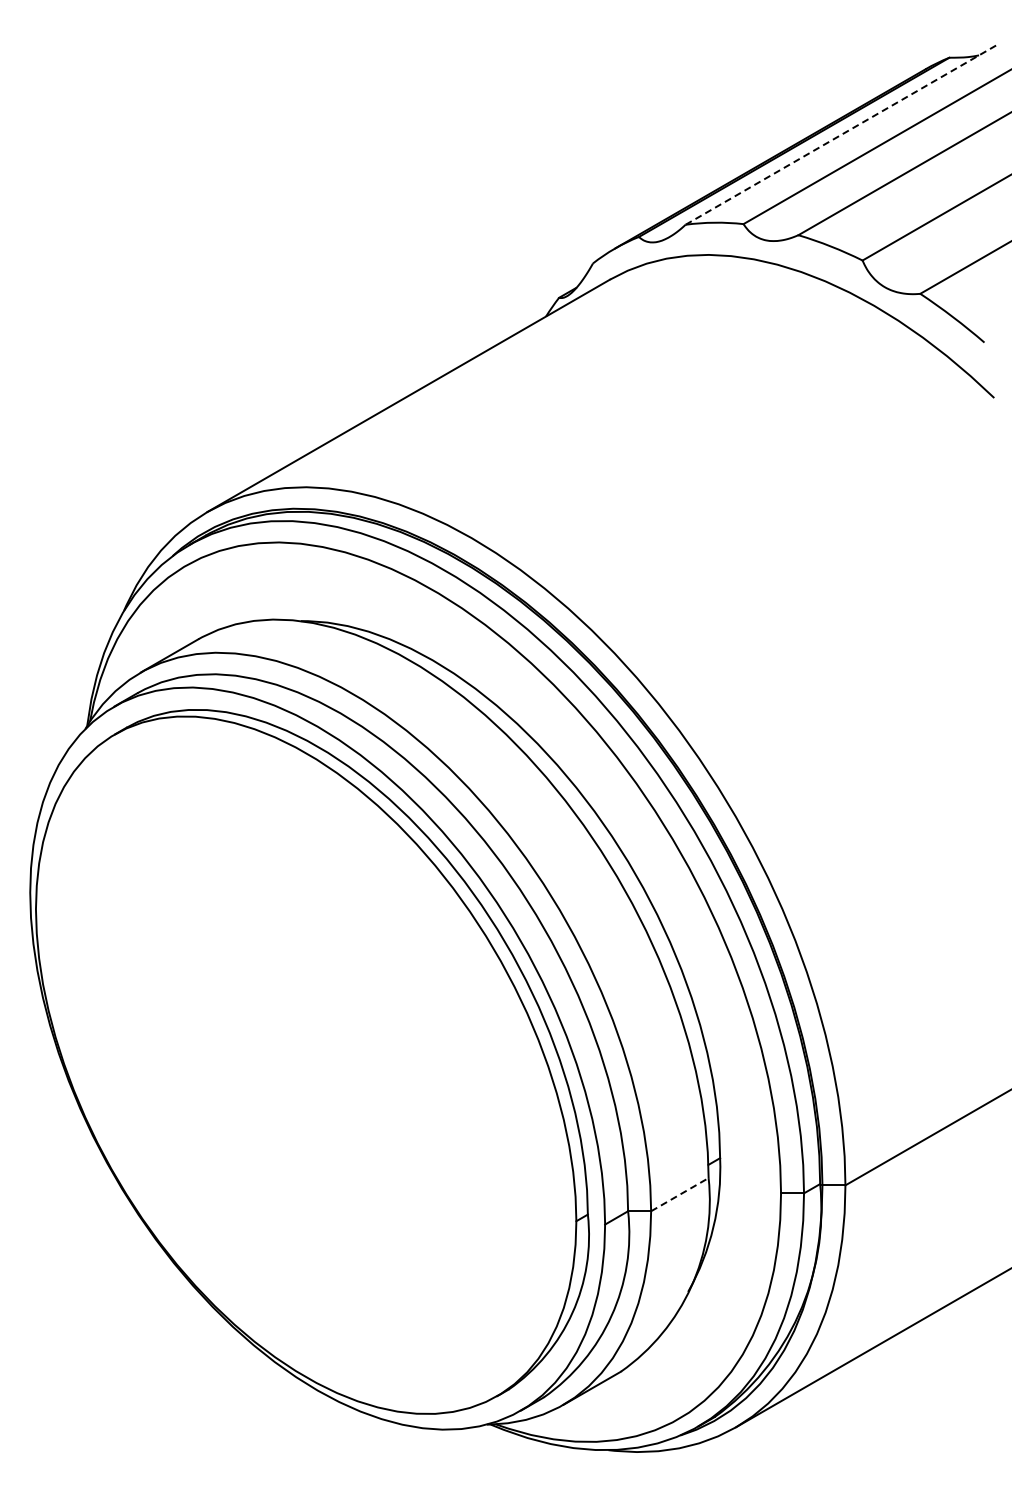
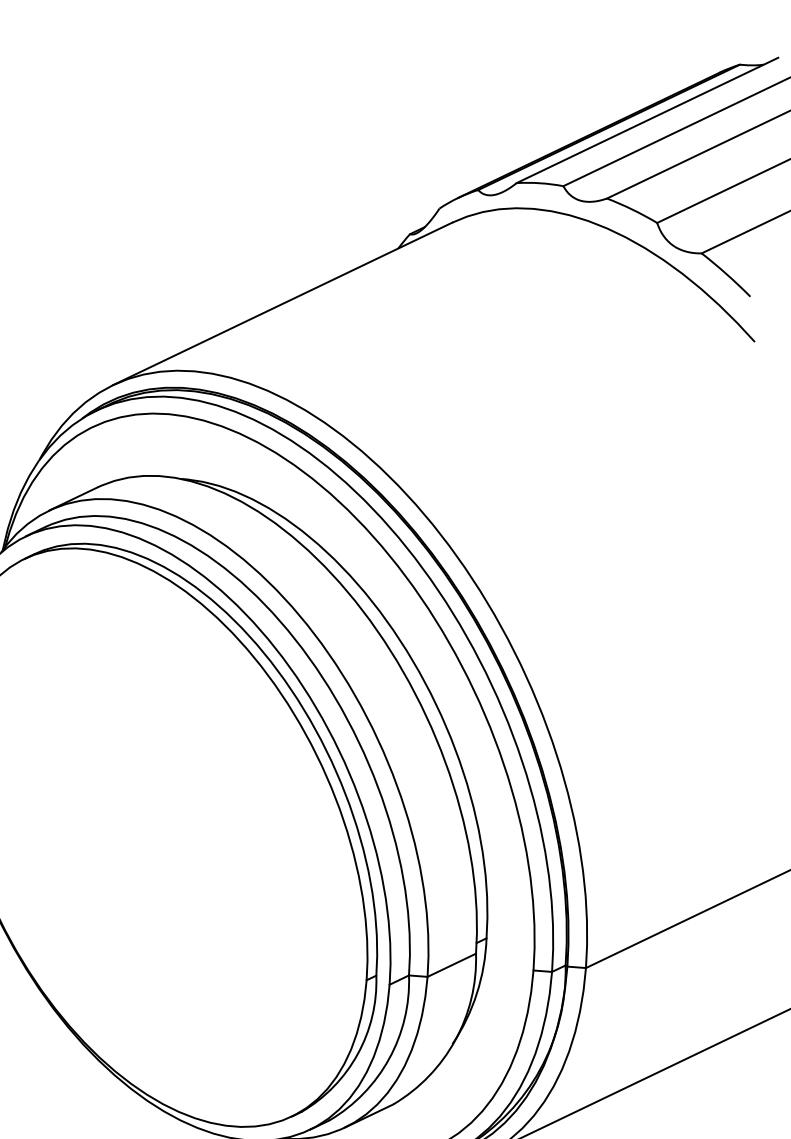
line: (840, 135) -> (647, 120), dashed -> solid
line: (680, 1194) -> (452, 965), dashed -> solid

